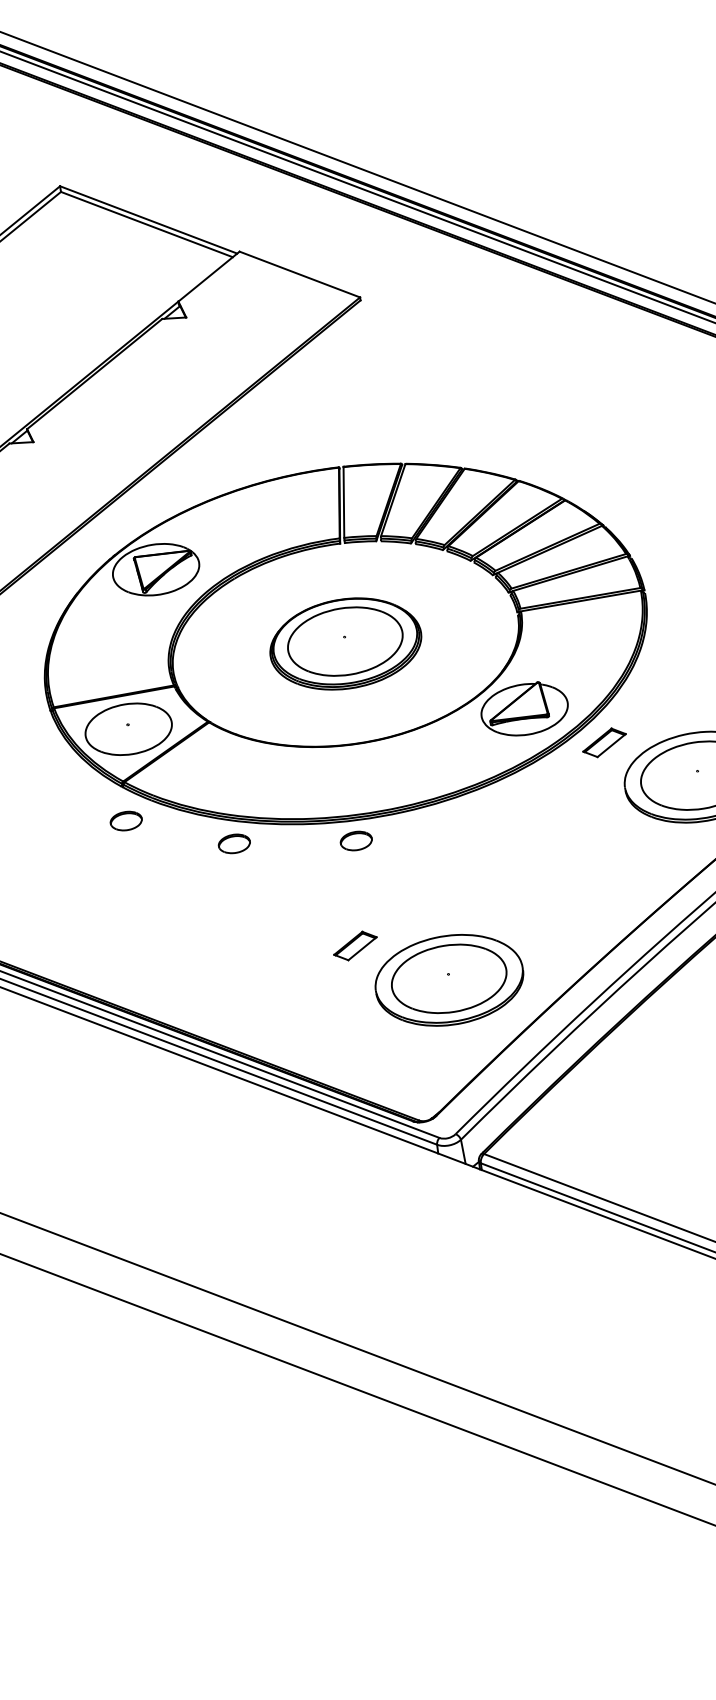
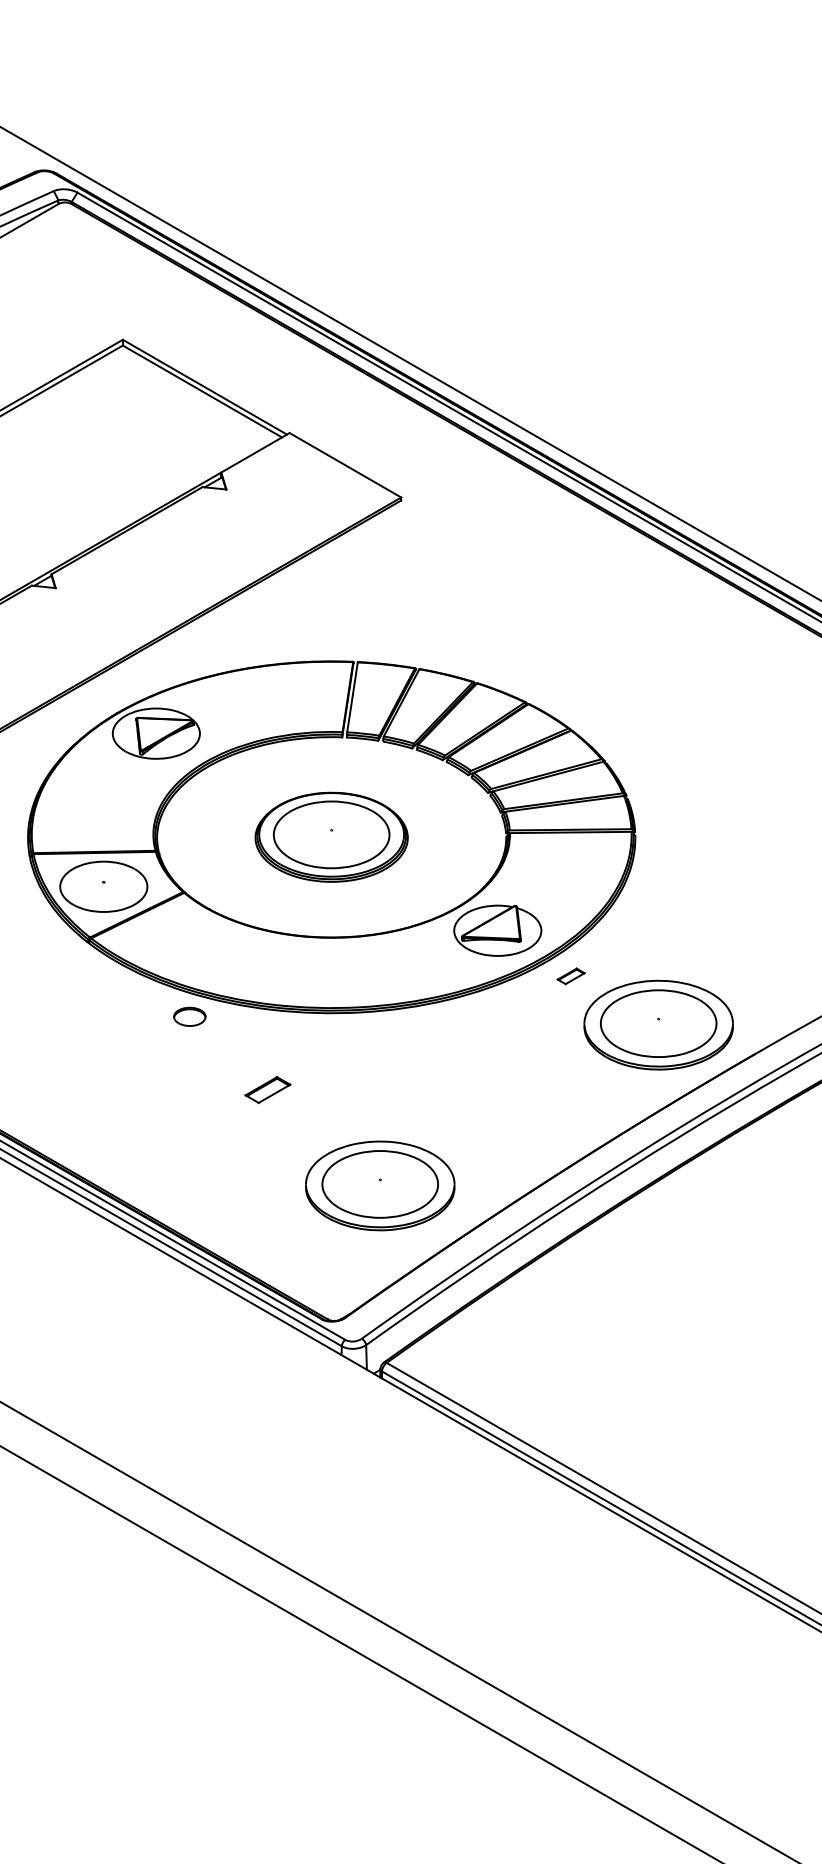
part: (603, 743) -> (570, 976), size x0.6
part: (126, 821) -> (86, 977), removed
part: (356, 841) -> (310, 1033), removed
part: (354, 945) -> (267, 1089), moved

